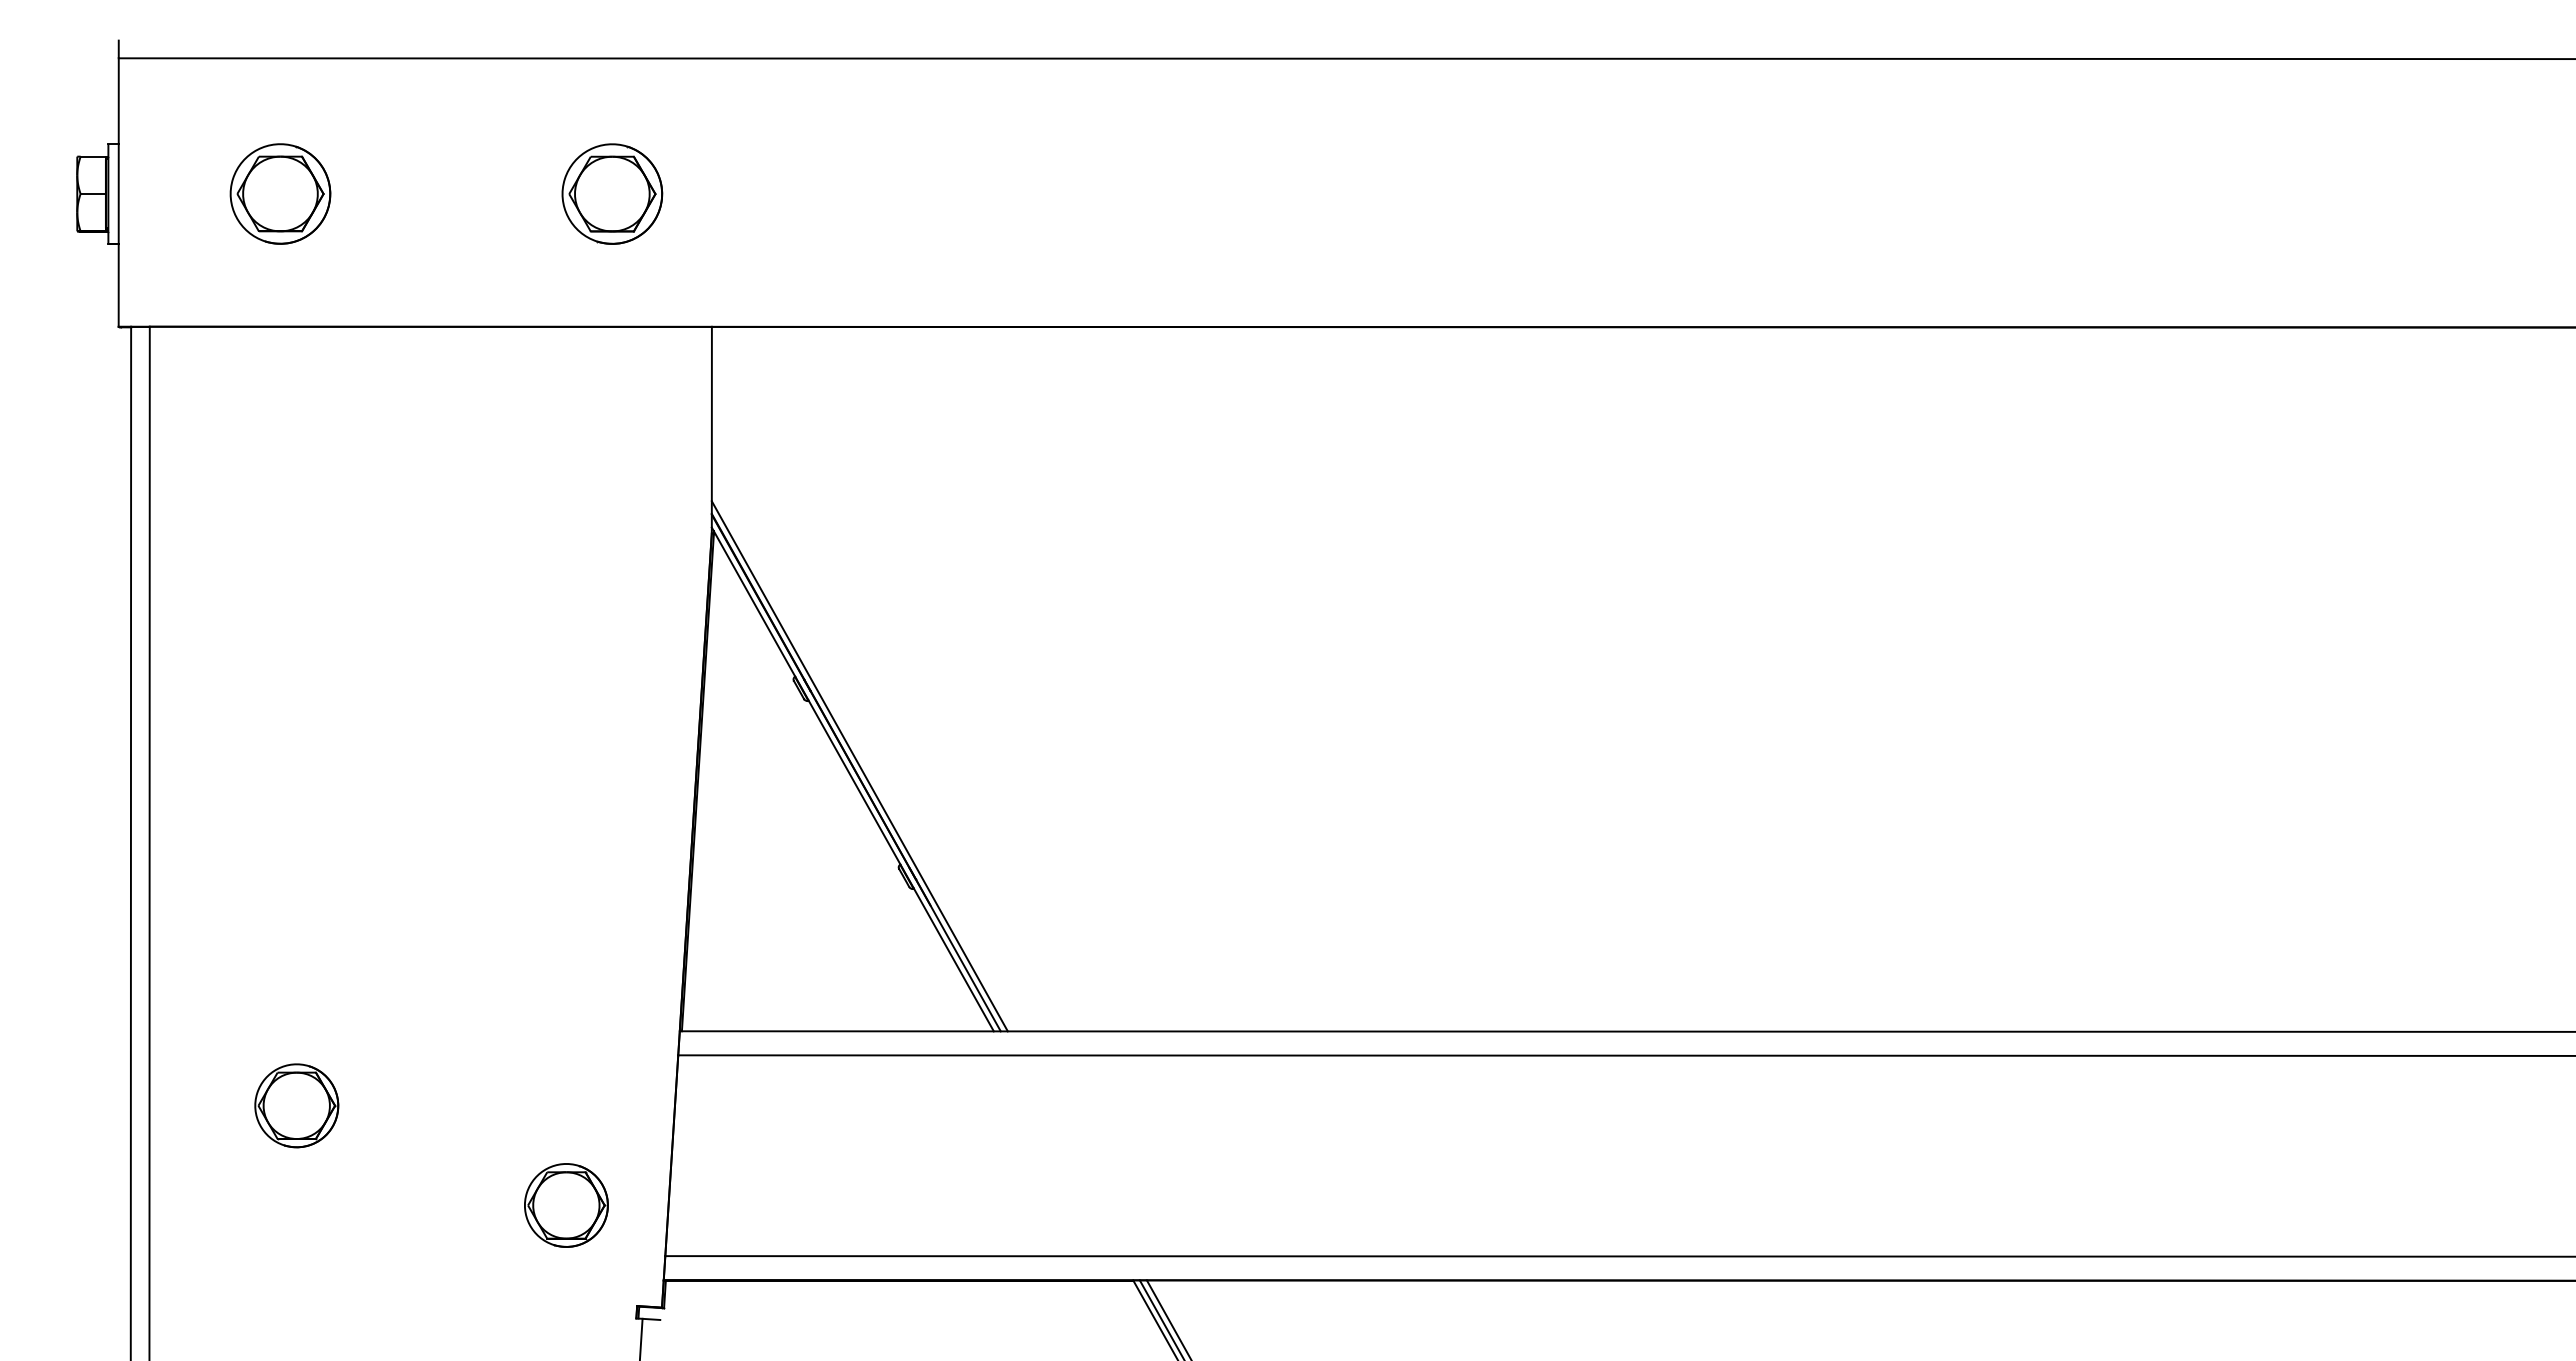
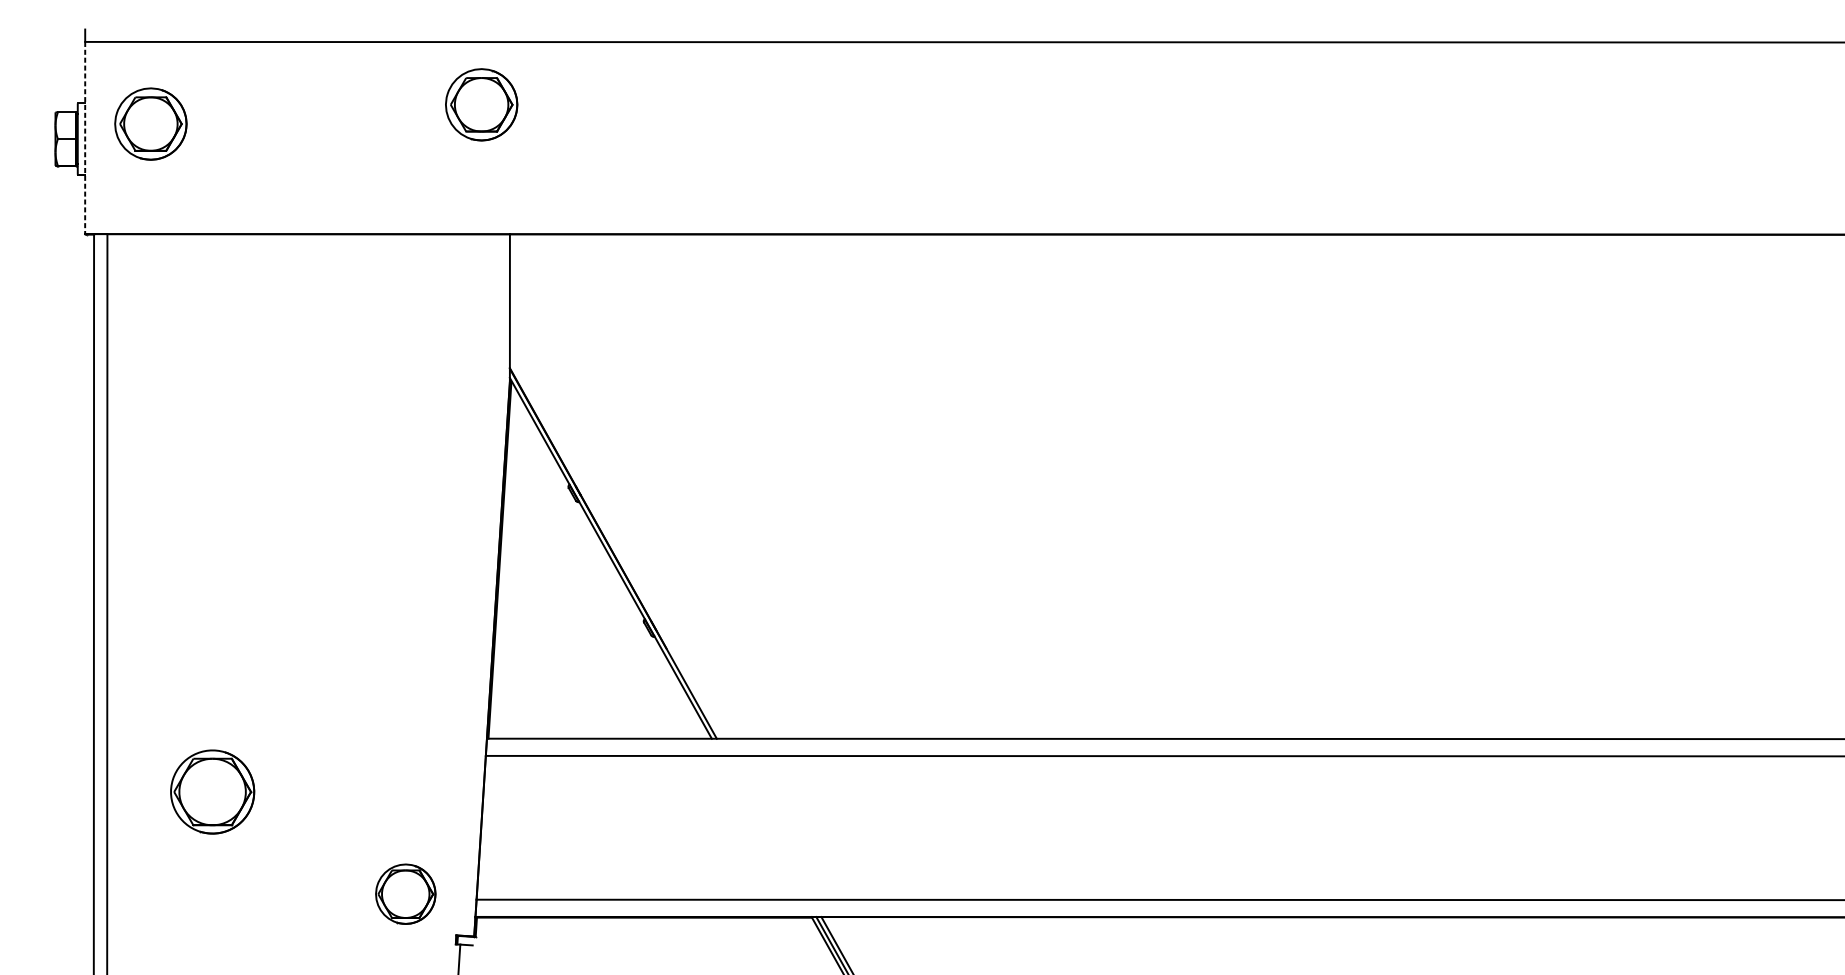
line: (118, 193) -> (85, 138), solid -> dashed
part: (280, 193) -> (150, 123), moved
part: (612, 193) -> (481, 104), moved
line: (859, 766) -> (615, 549), removed
part: (296, 1105) -> (212, 791), size x1.4
part: (566, 1205) -> (405, 894), moved

